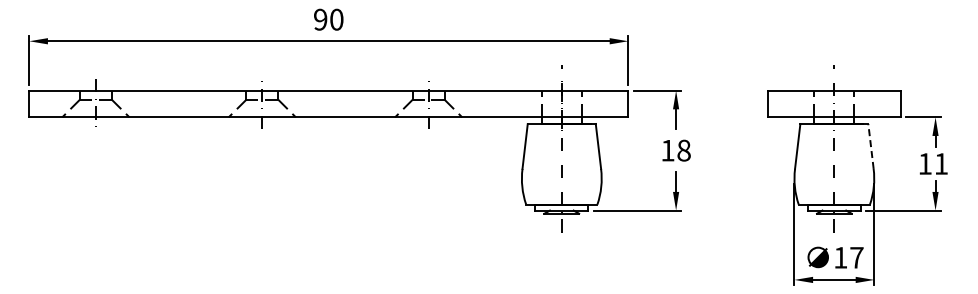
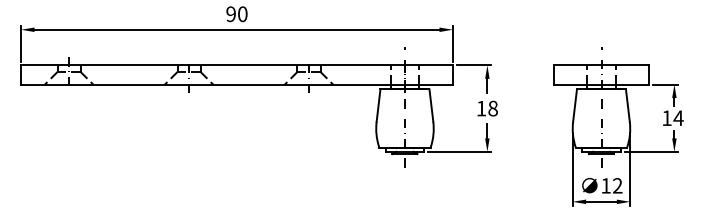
line: (871, 146) -> (628, 105), dashed -> solid
text: (941, 163) -> (678, 117), 11 -> 14
text: (856, 257) -> (617, 185), 17 -> 12

